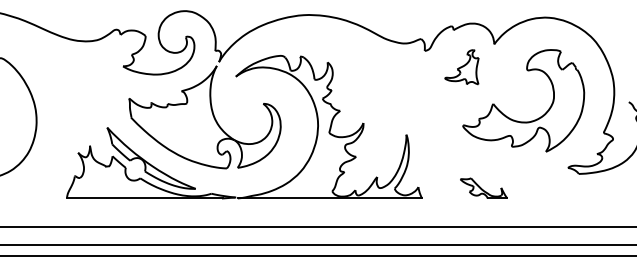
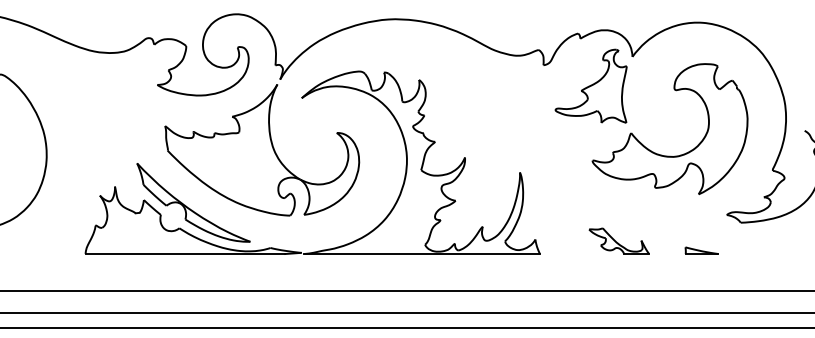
part: (461, 66) -> (590, 85), size x1.67
part: (548, 195) -> (701, 250), added

